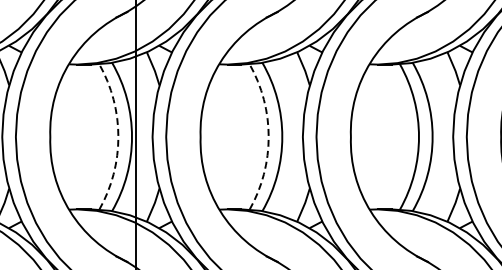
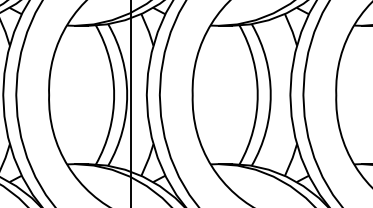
arc: (118, 136) -> (114, 94), dashed -> solid
arc: (268, 136) -> (257, 94), dashed -> solid

